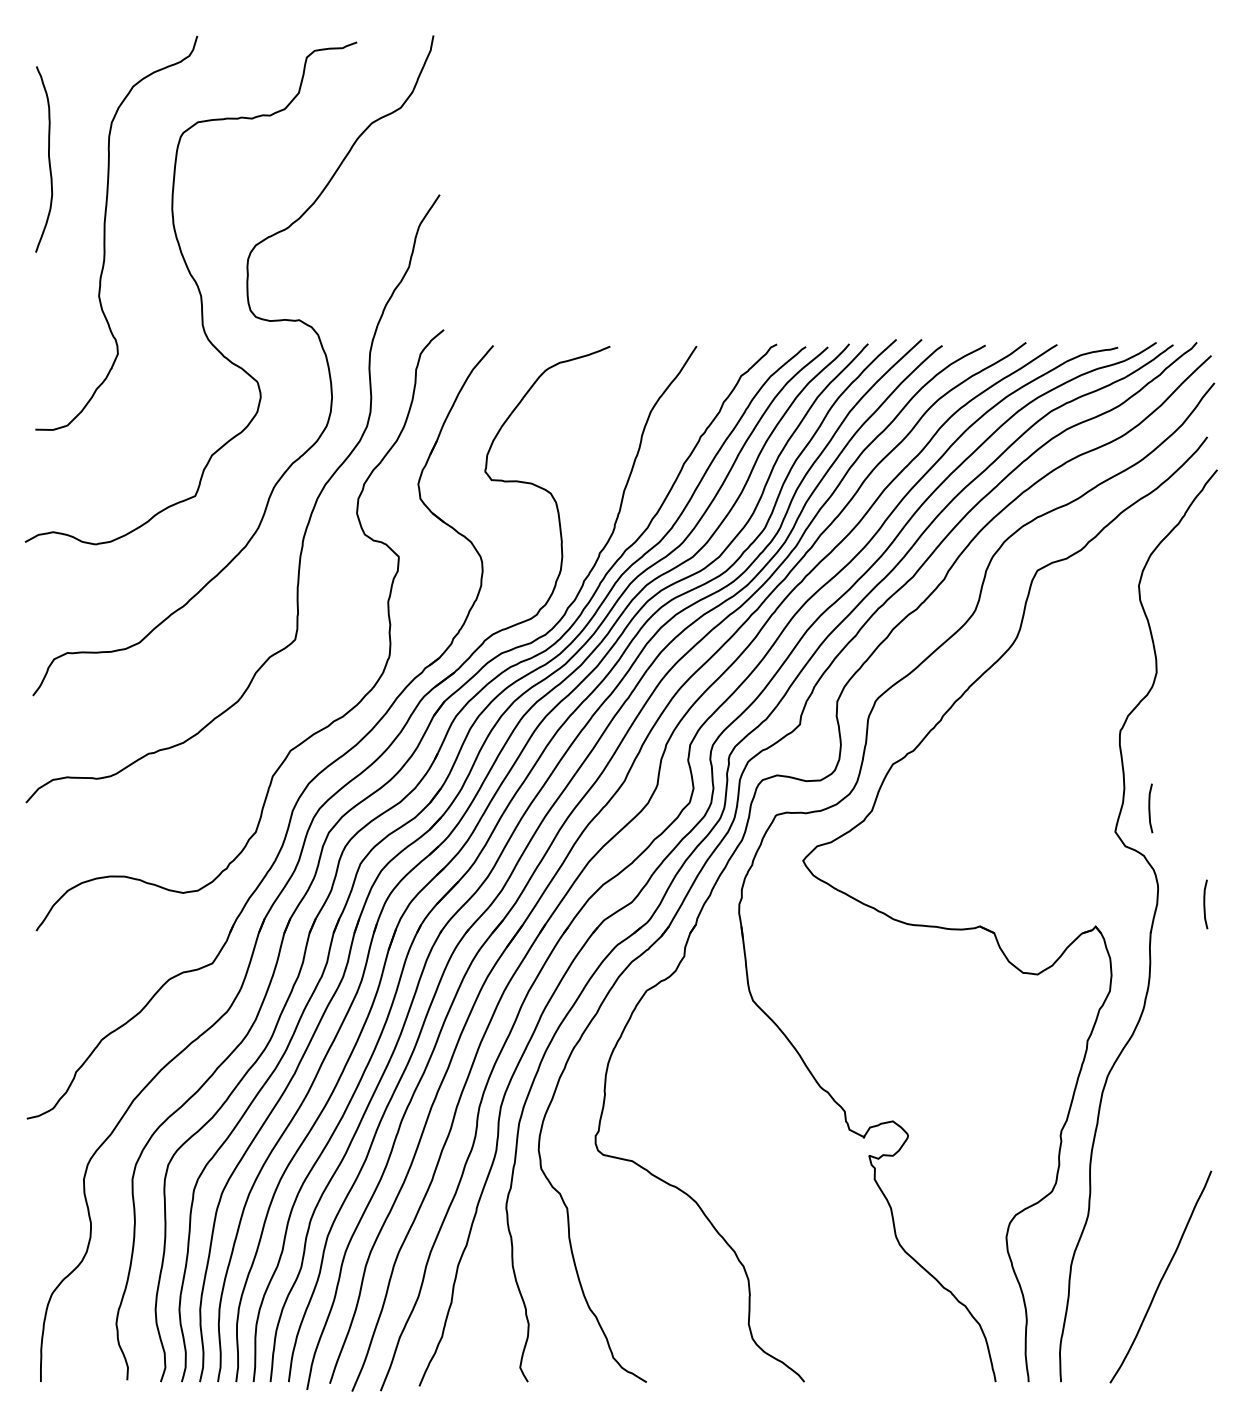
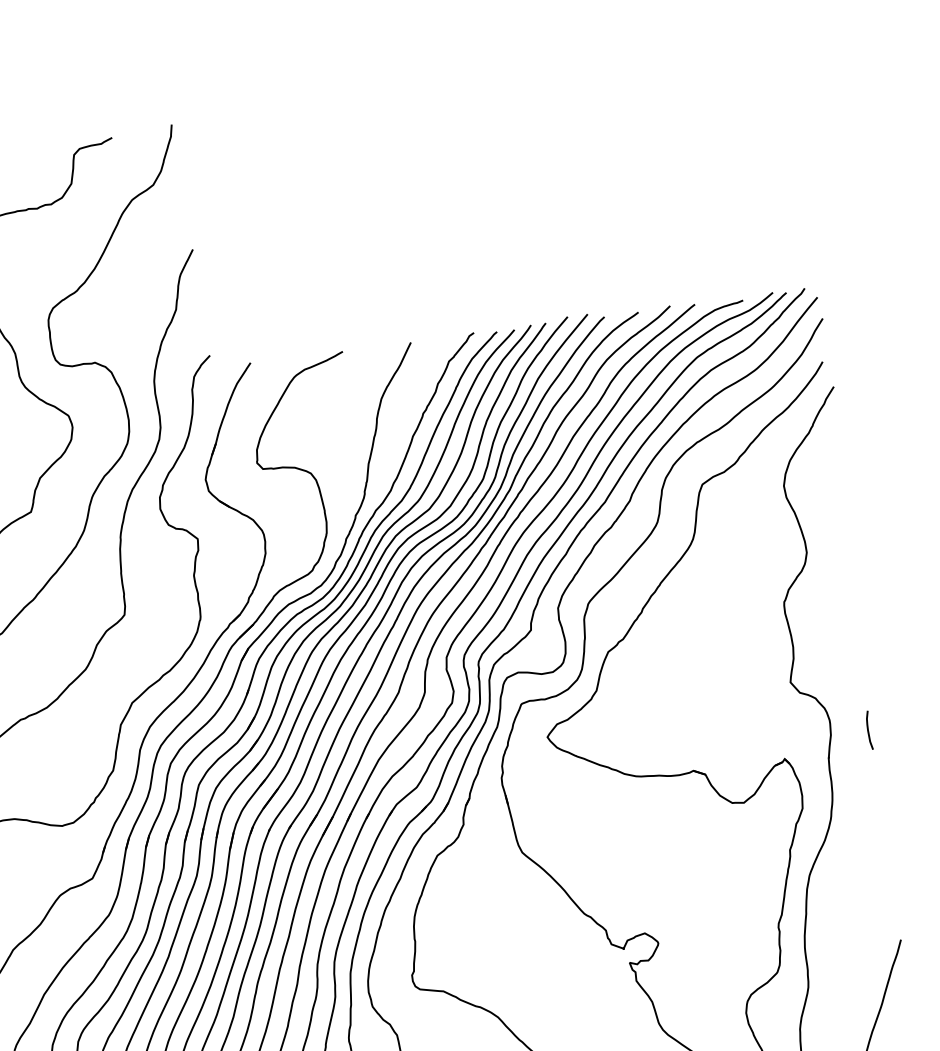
curve: (1150, 808) -> (815, 660), removed

